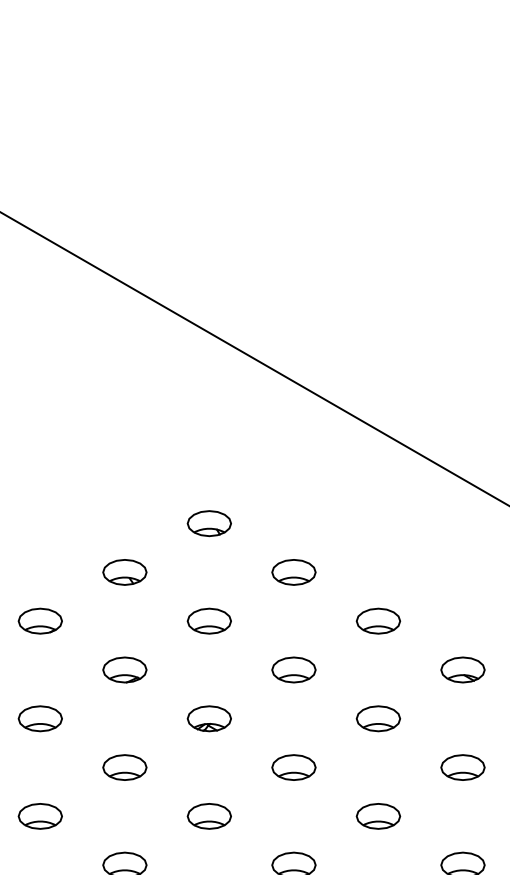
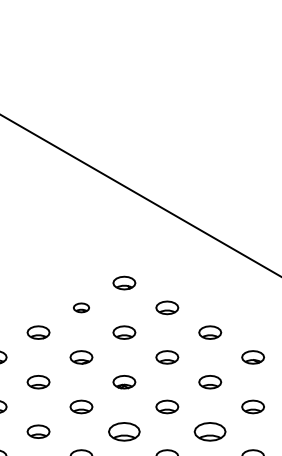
part: (124, 571) -> (81, 307), size x0.7
part: (209, 815) -> (124, 431), size x1.4
part: (379, 815) -> (210, 431), size x1.4

